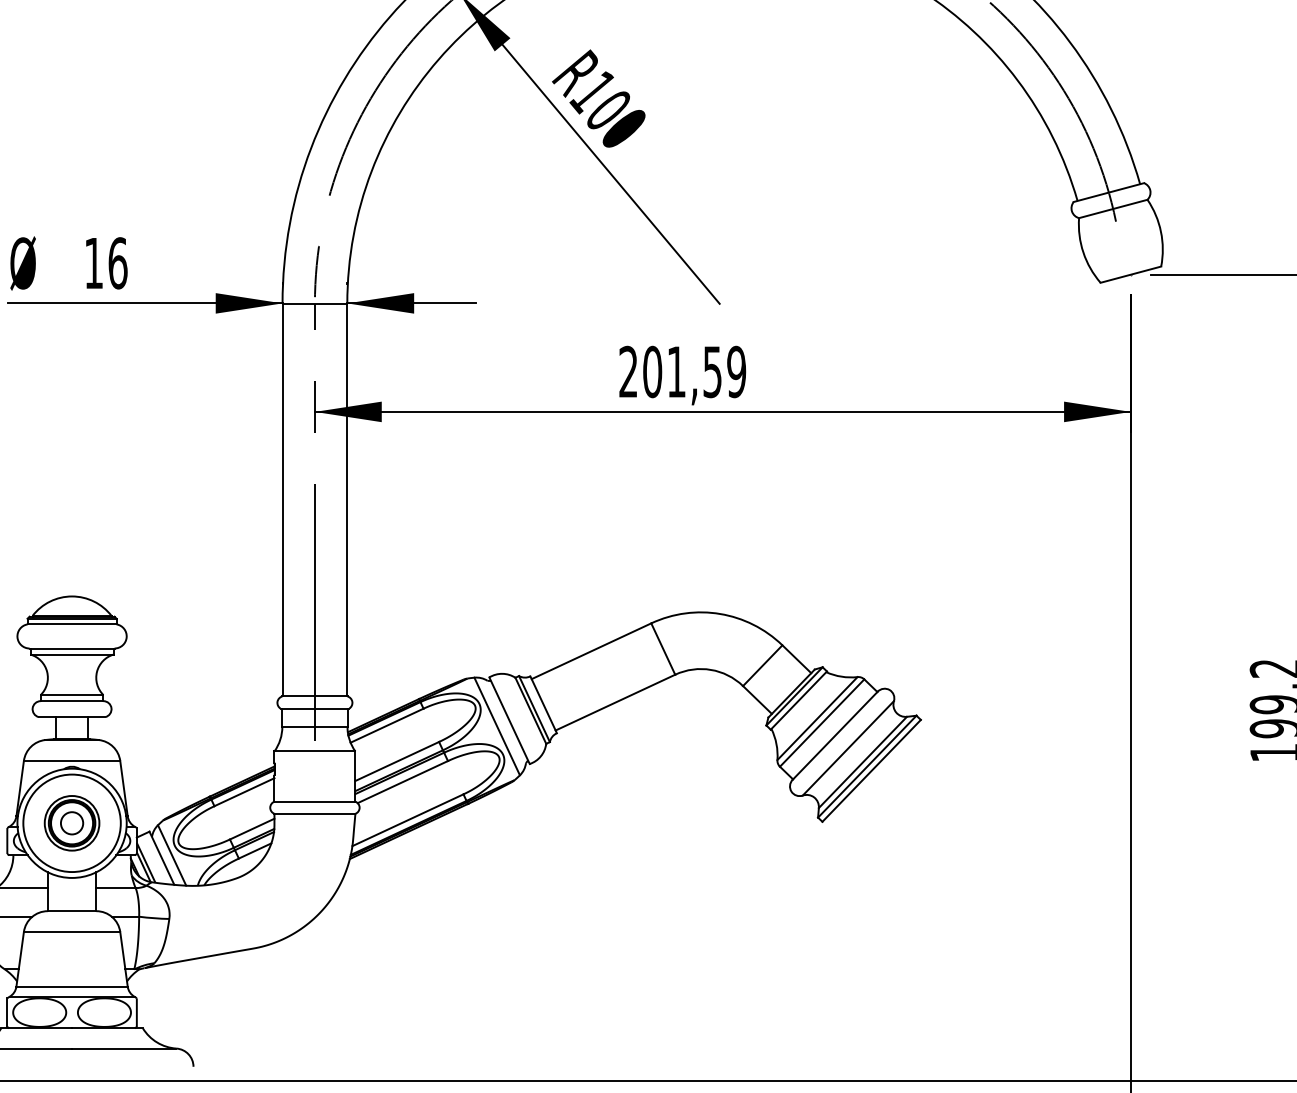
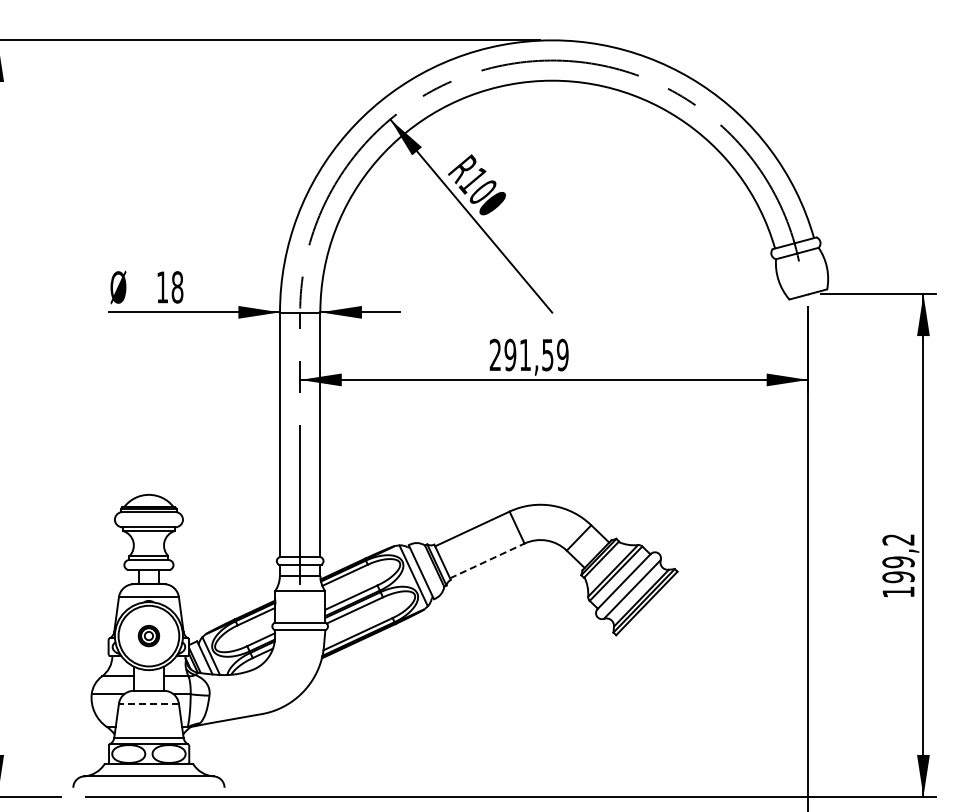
text: (117, 263) -> (177, 287), 16 -> 18
text: (652, 372) -> (510, 355), 201,59 -> 291,59
line: (615, 701) -> (487, 560), solid -> dashed
part: (71, 822) -> (148, 635), size x0.6
line: (71, 931) -> (148, 703), solid -> dashed

